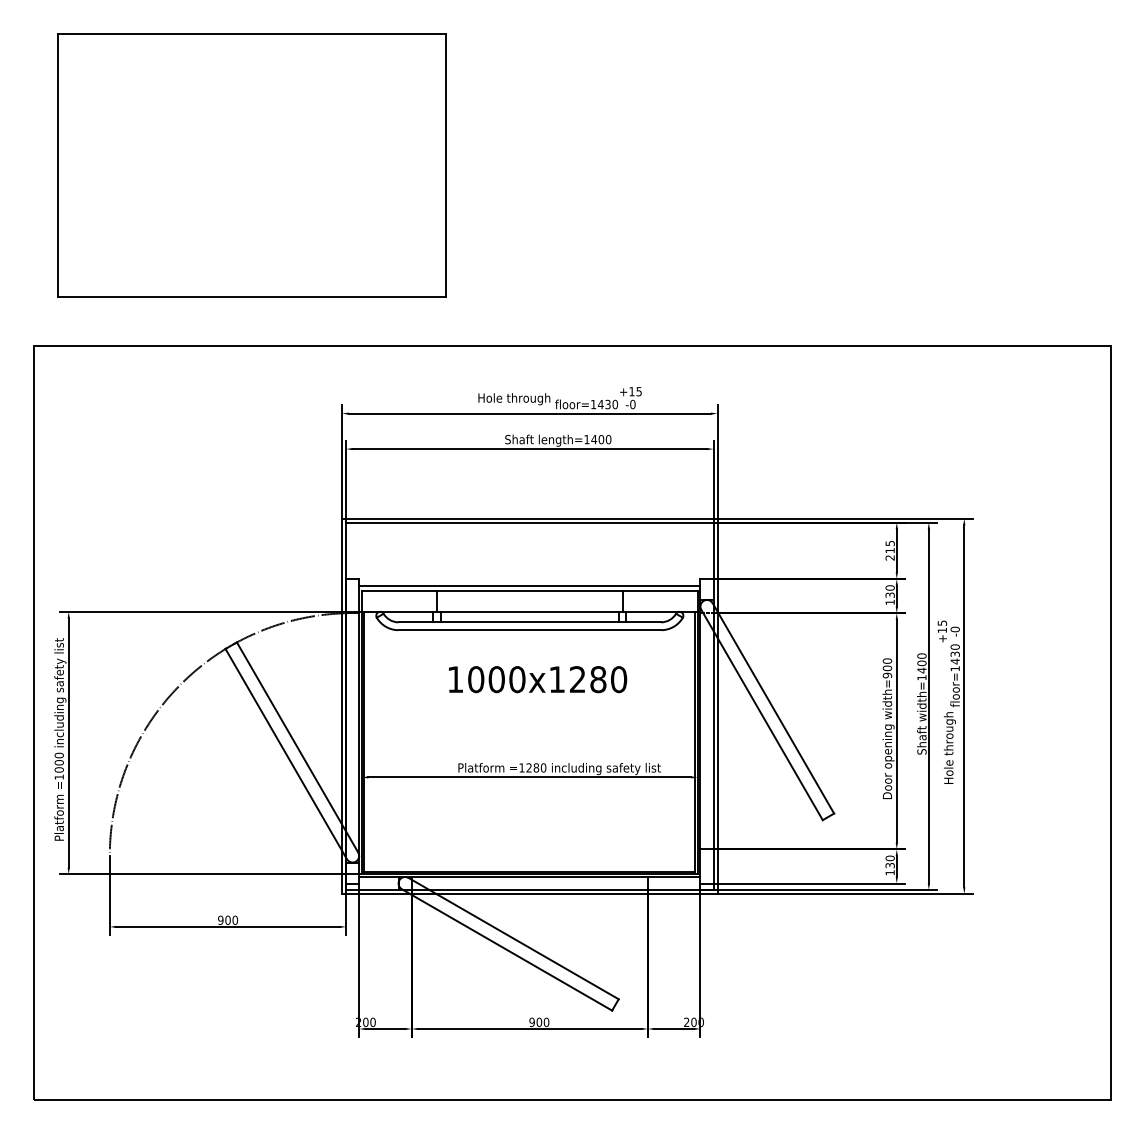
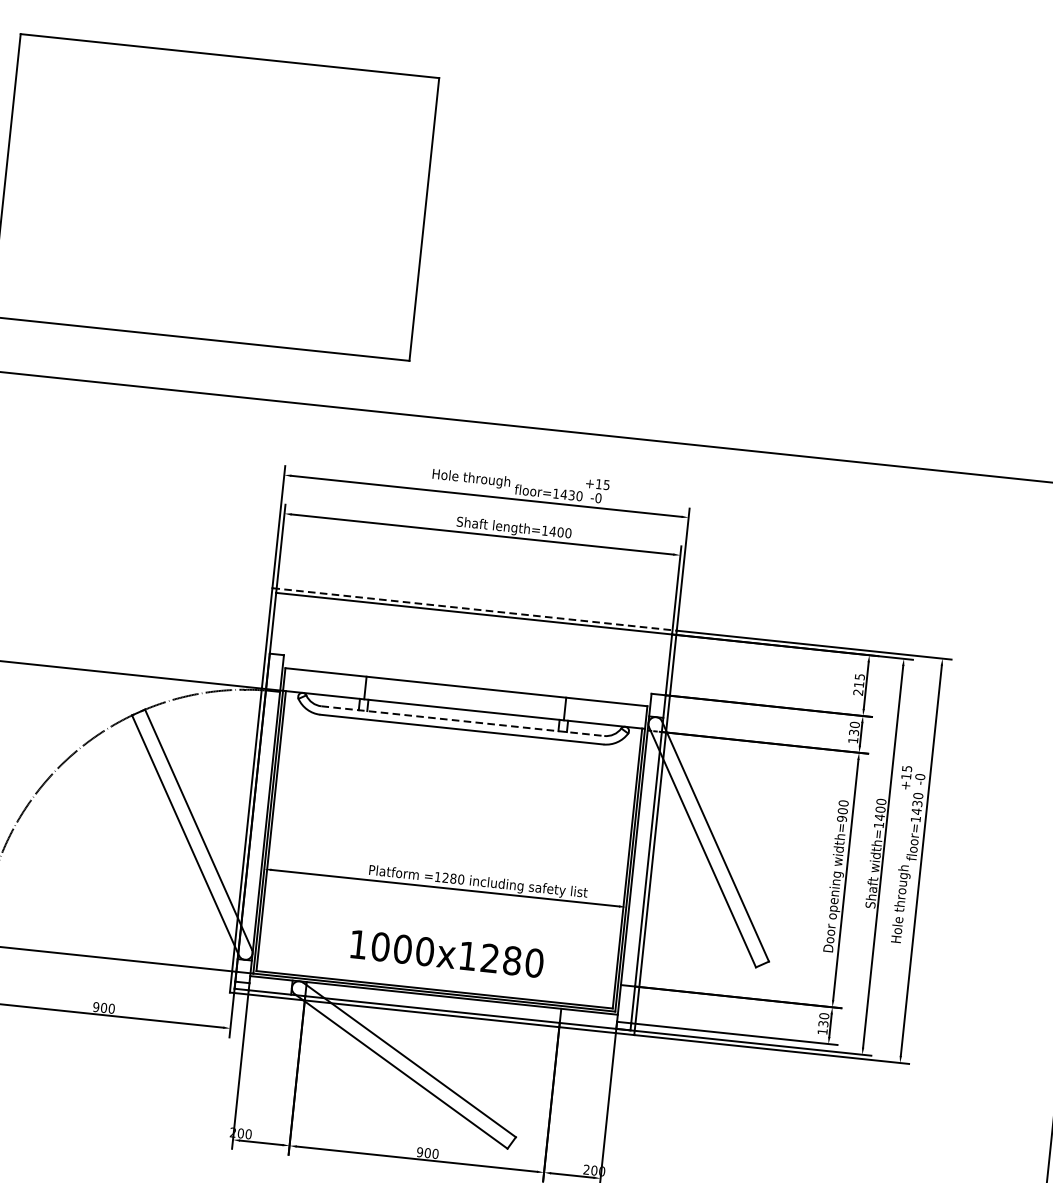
line: (529, 518) -> (474, 609), solid -> dashed
line: (529, 585) -> (466, 681), removed
line: (530, 622) -> (463, 721), solid -> dashed
text: (538, 679) -> (447, 953), moved

